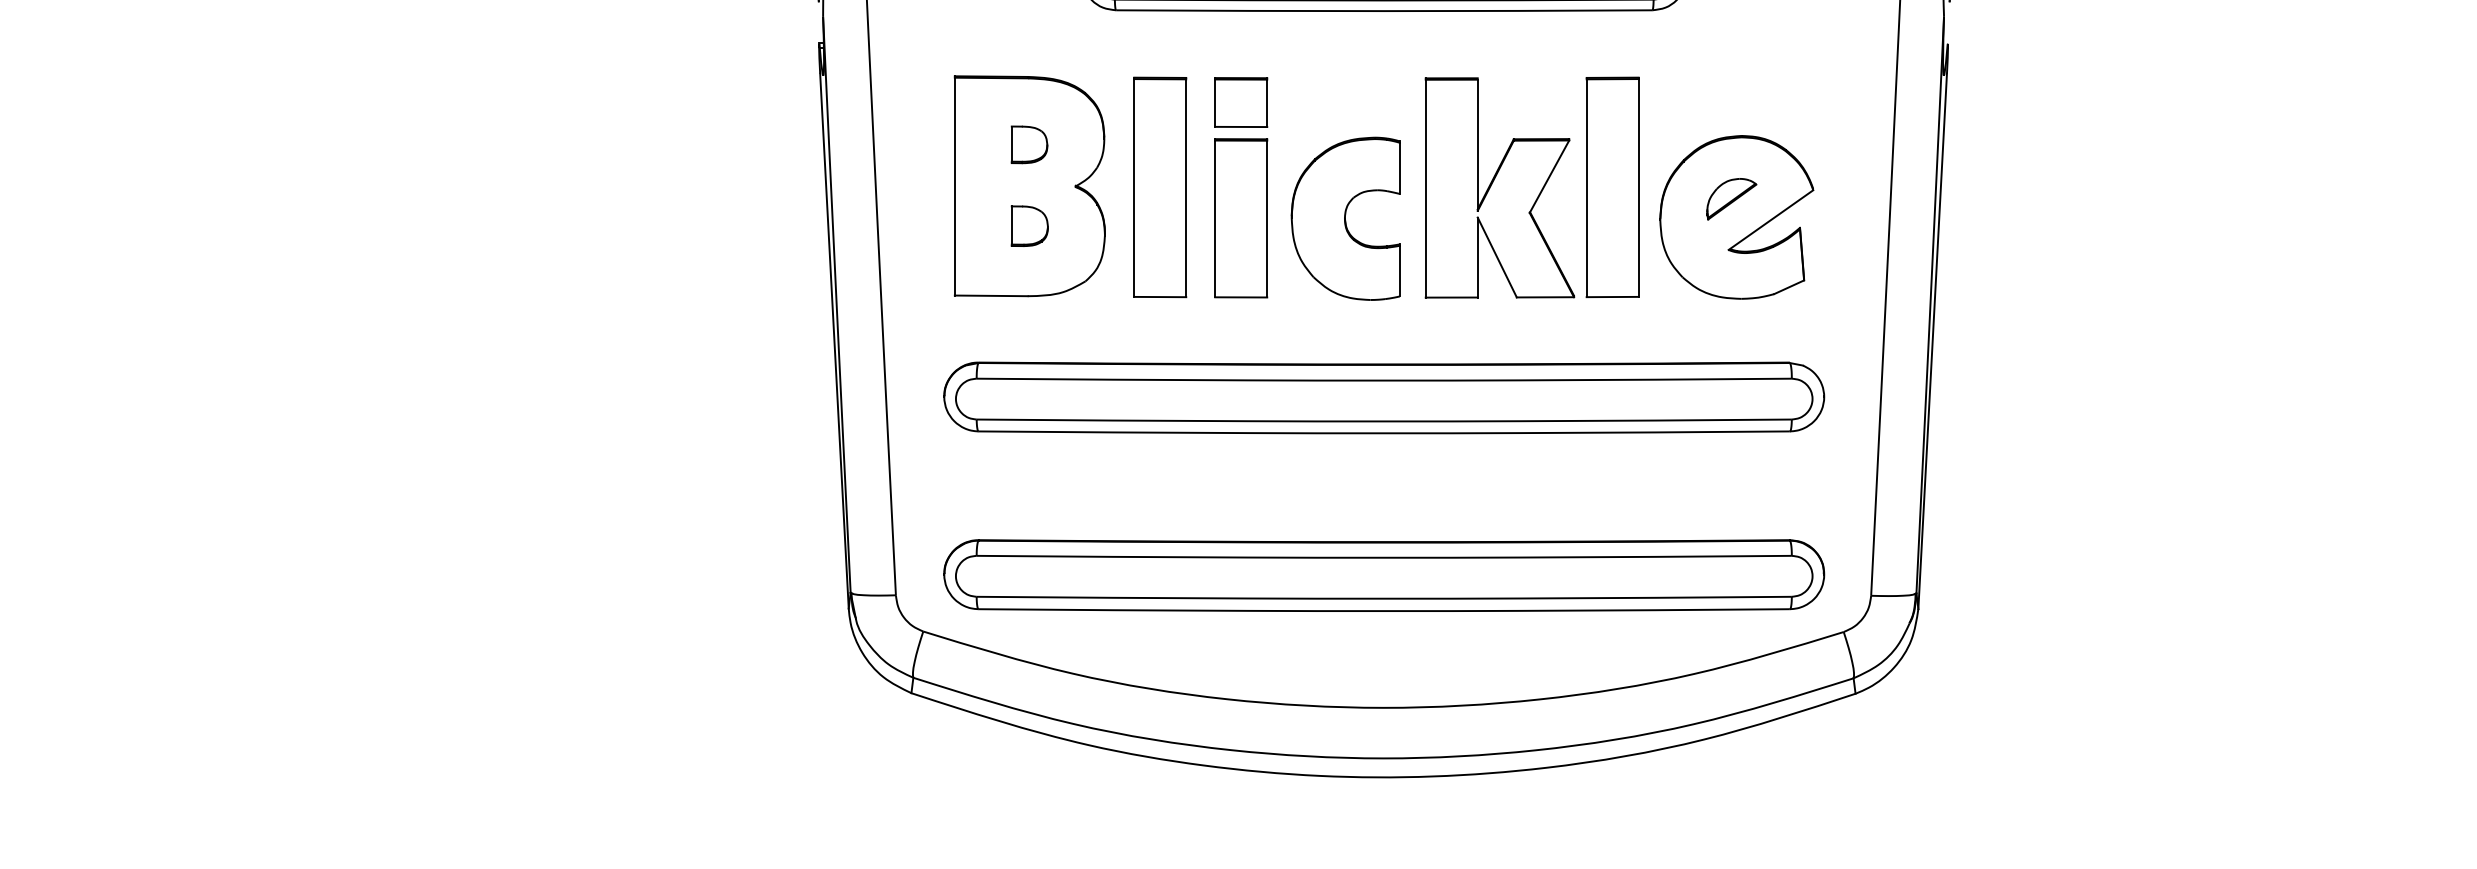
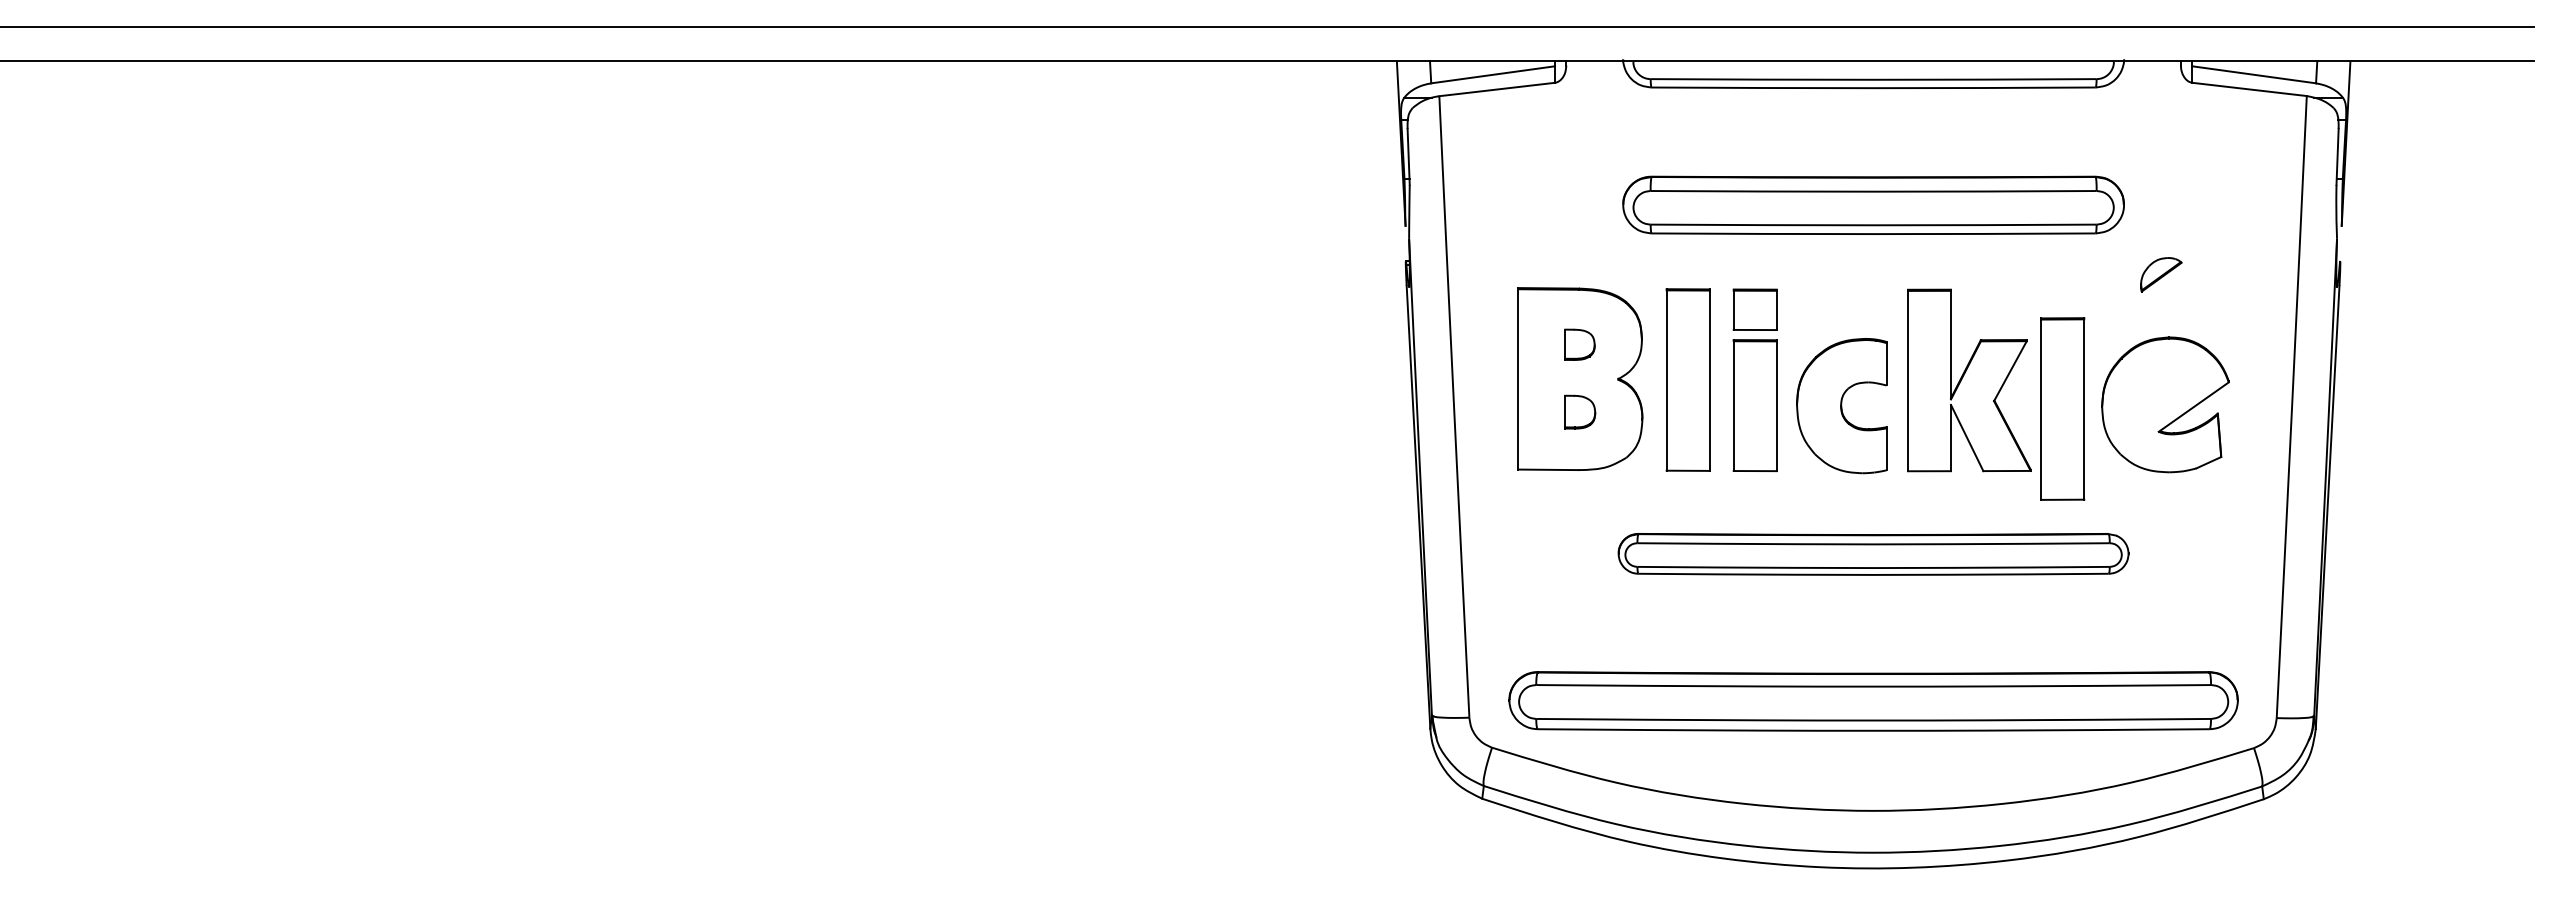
part: (1612, 186) -> (2062, 408), moved
part: (1731, 198) -> (2161, 274), moved
part: (1384, 398) -> (1873, 554), size x0.7

